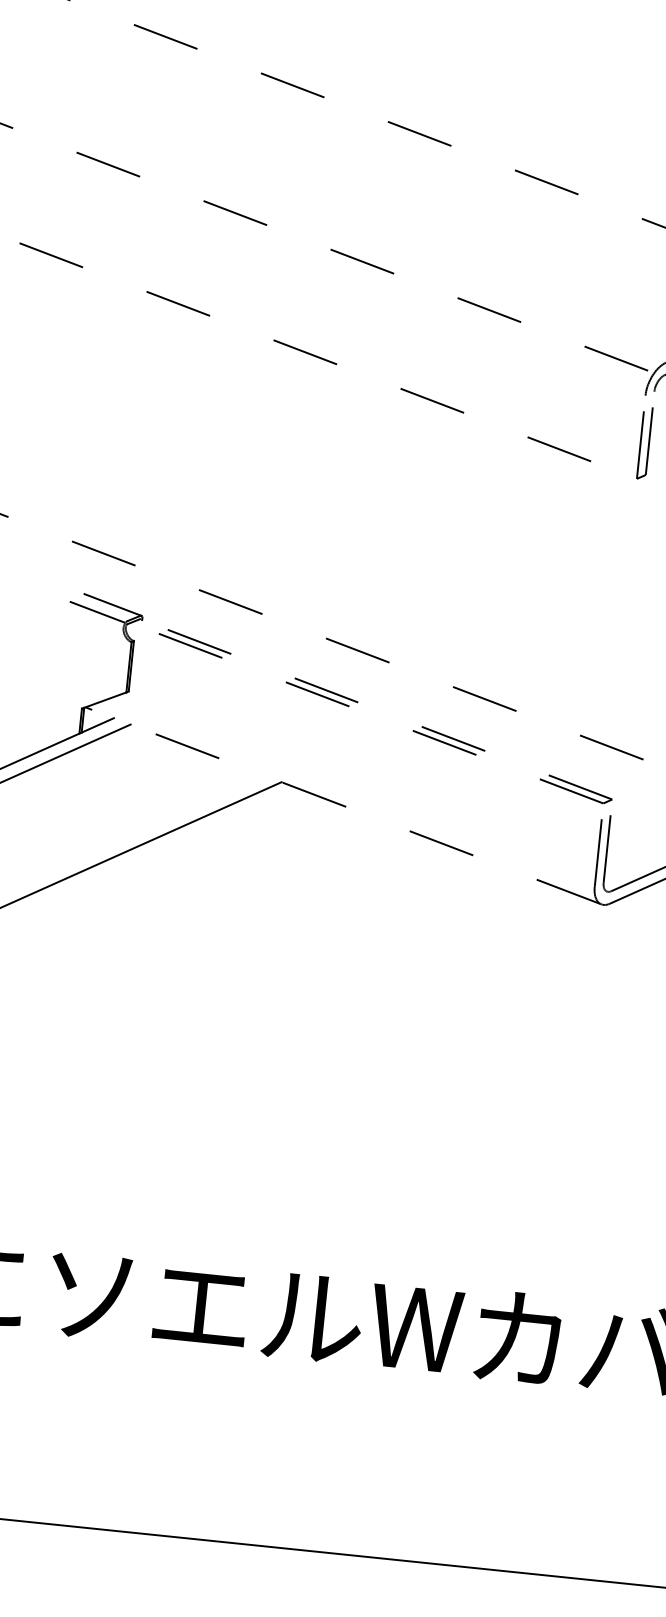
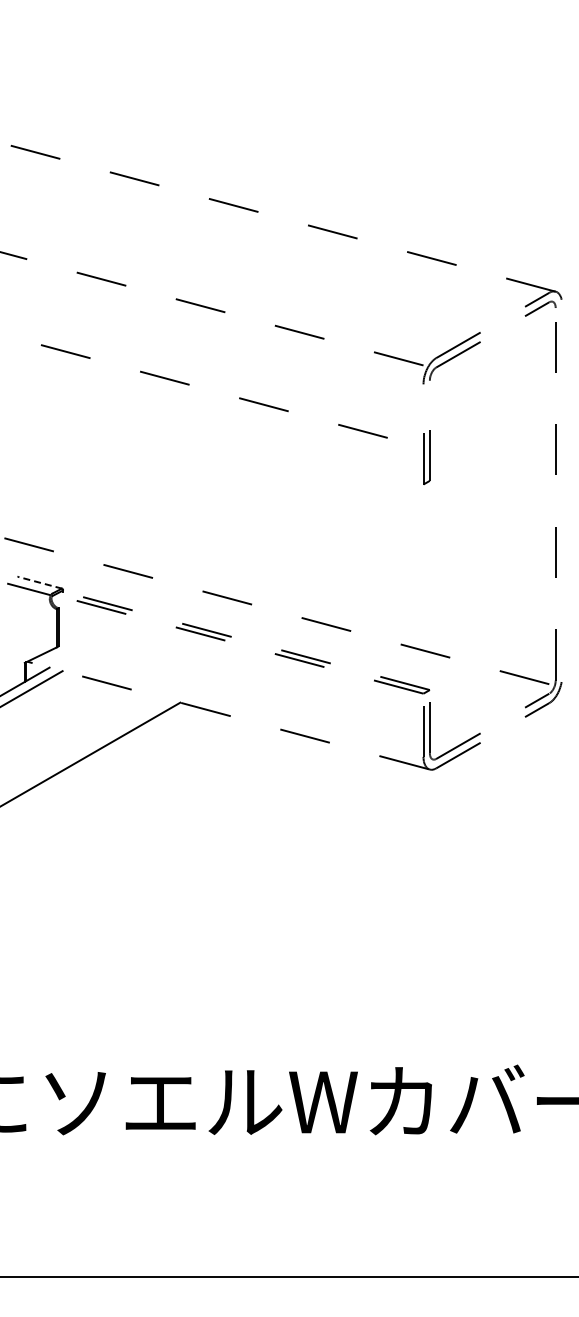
part: (644, 443) -> (426, 457), moved
line: (113, 604) -> (40, 582), solid -> dashed

